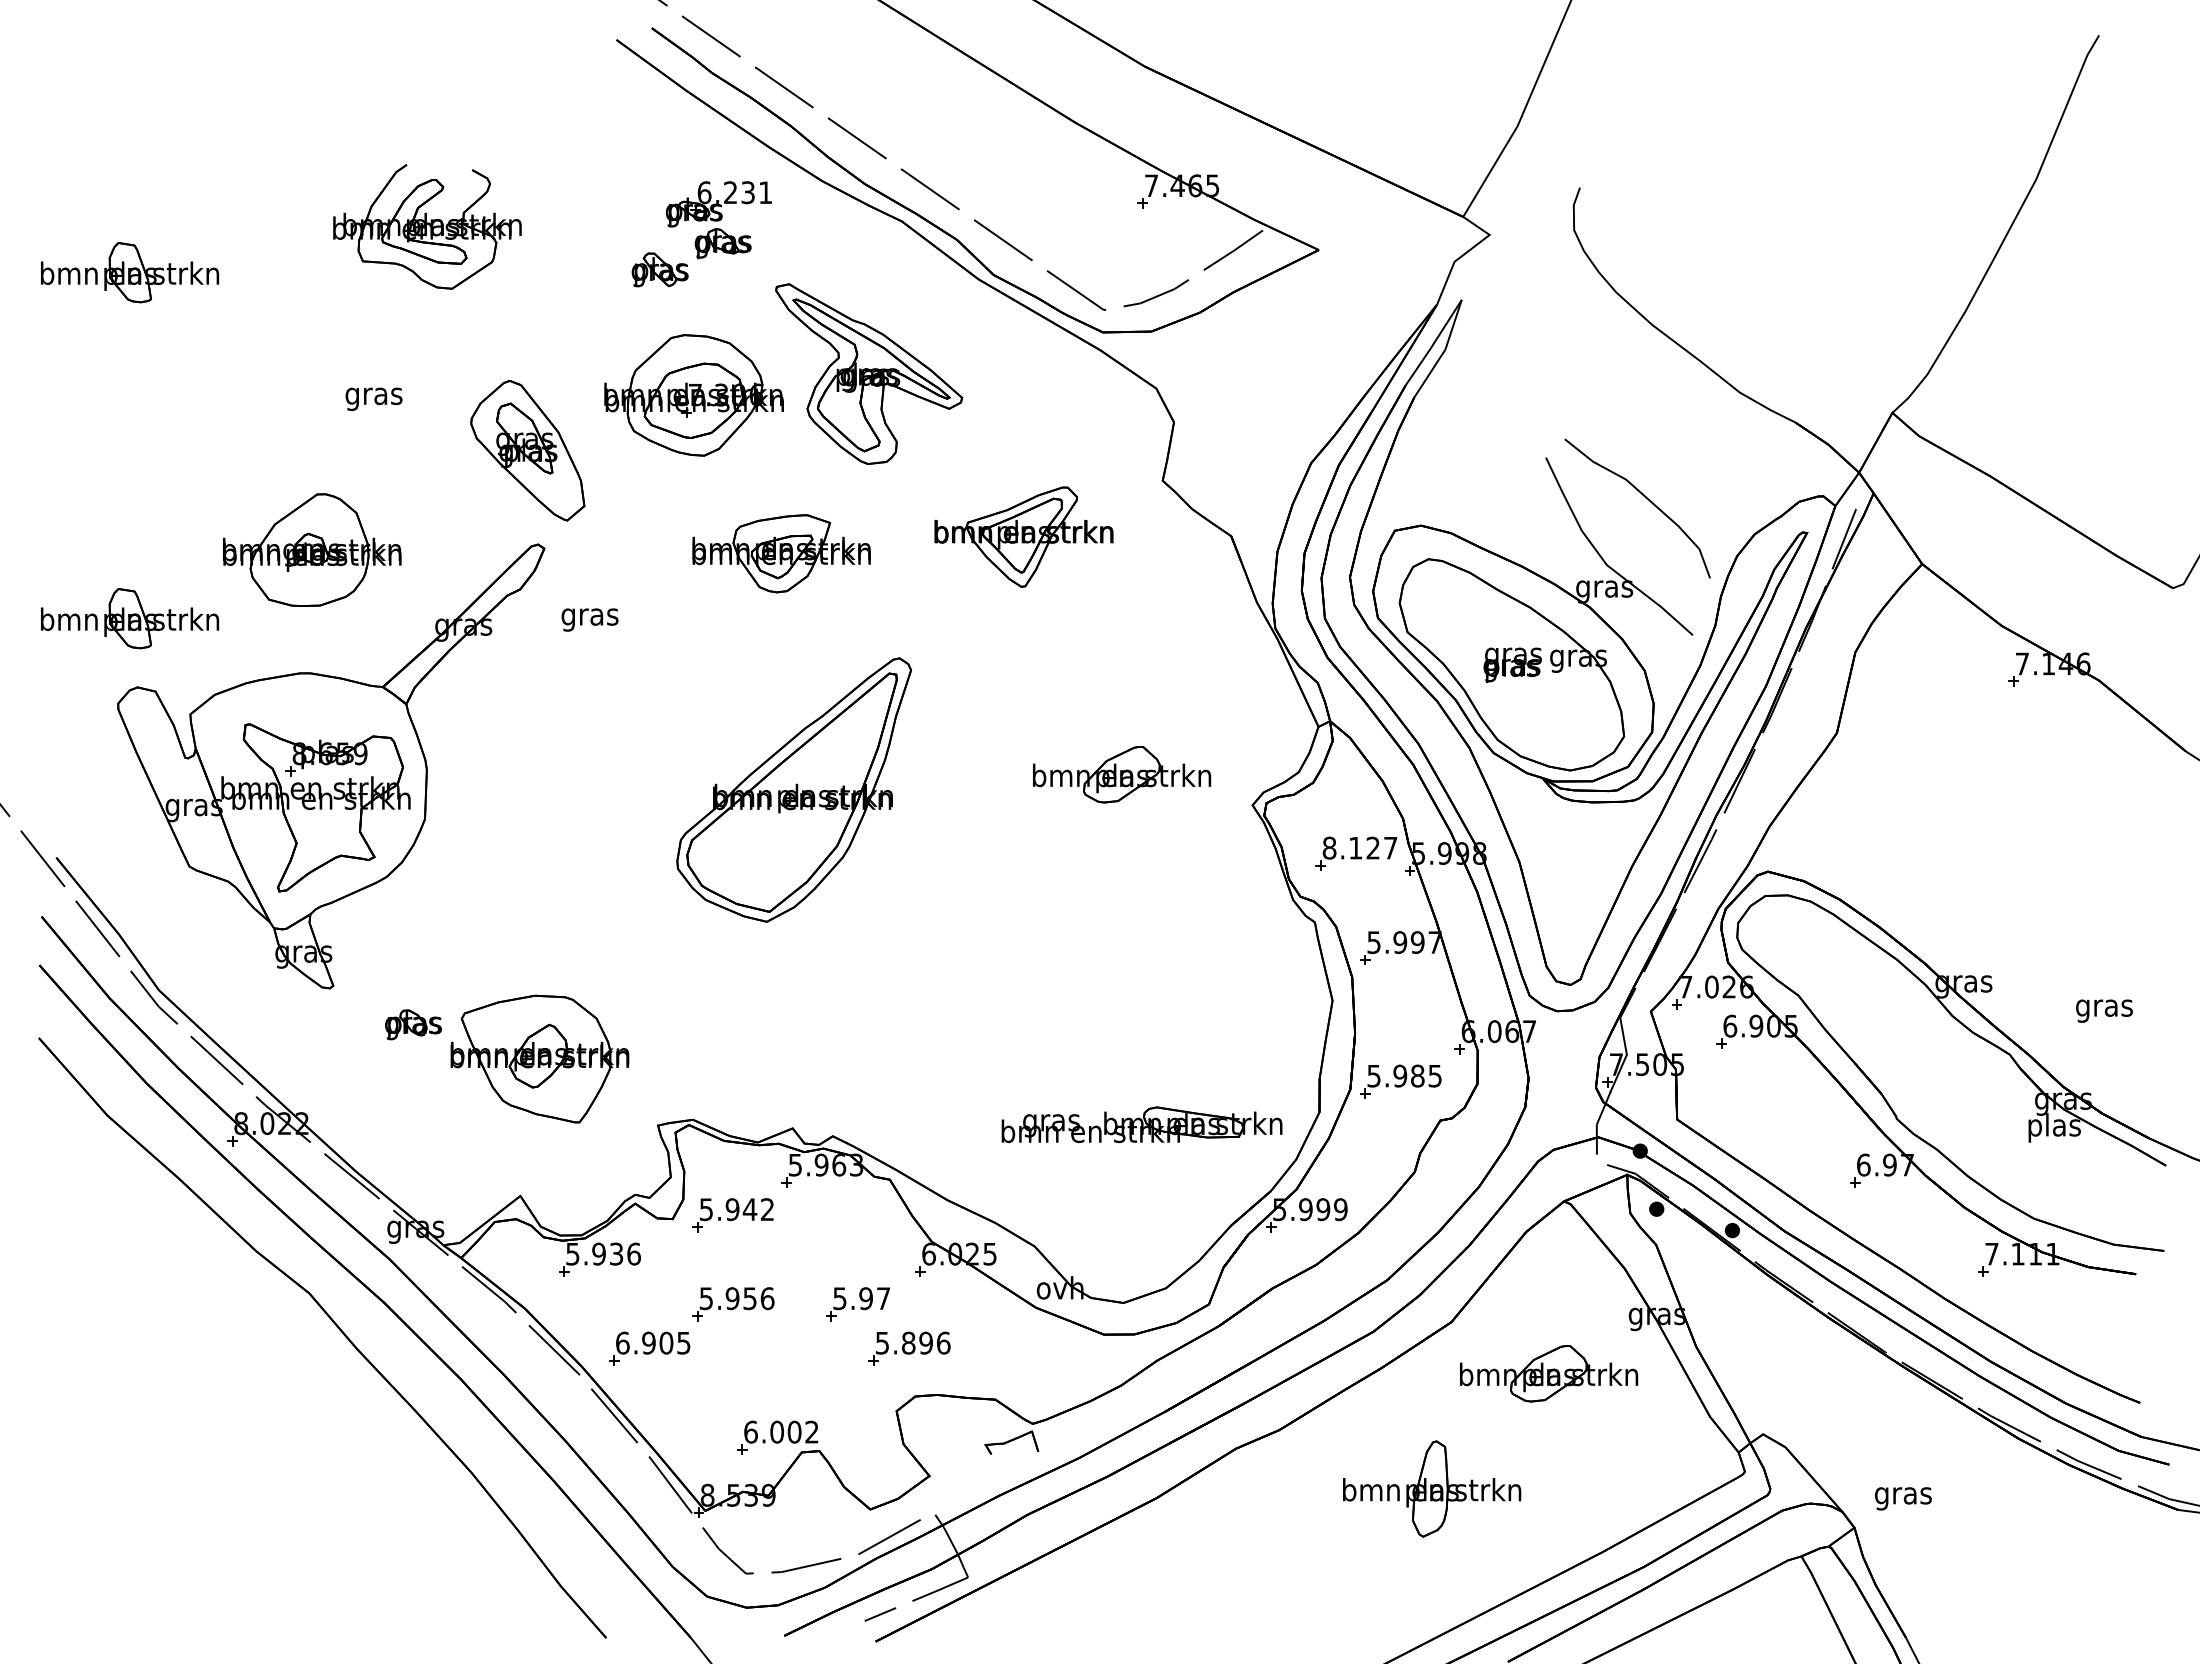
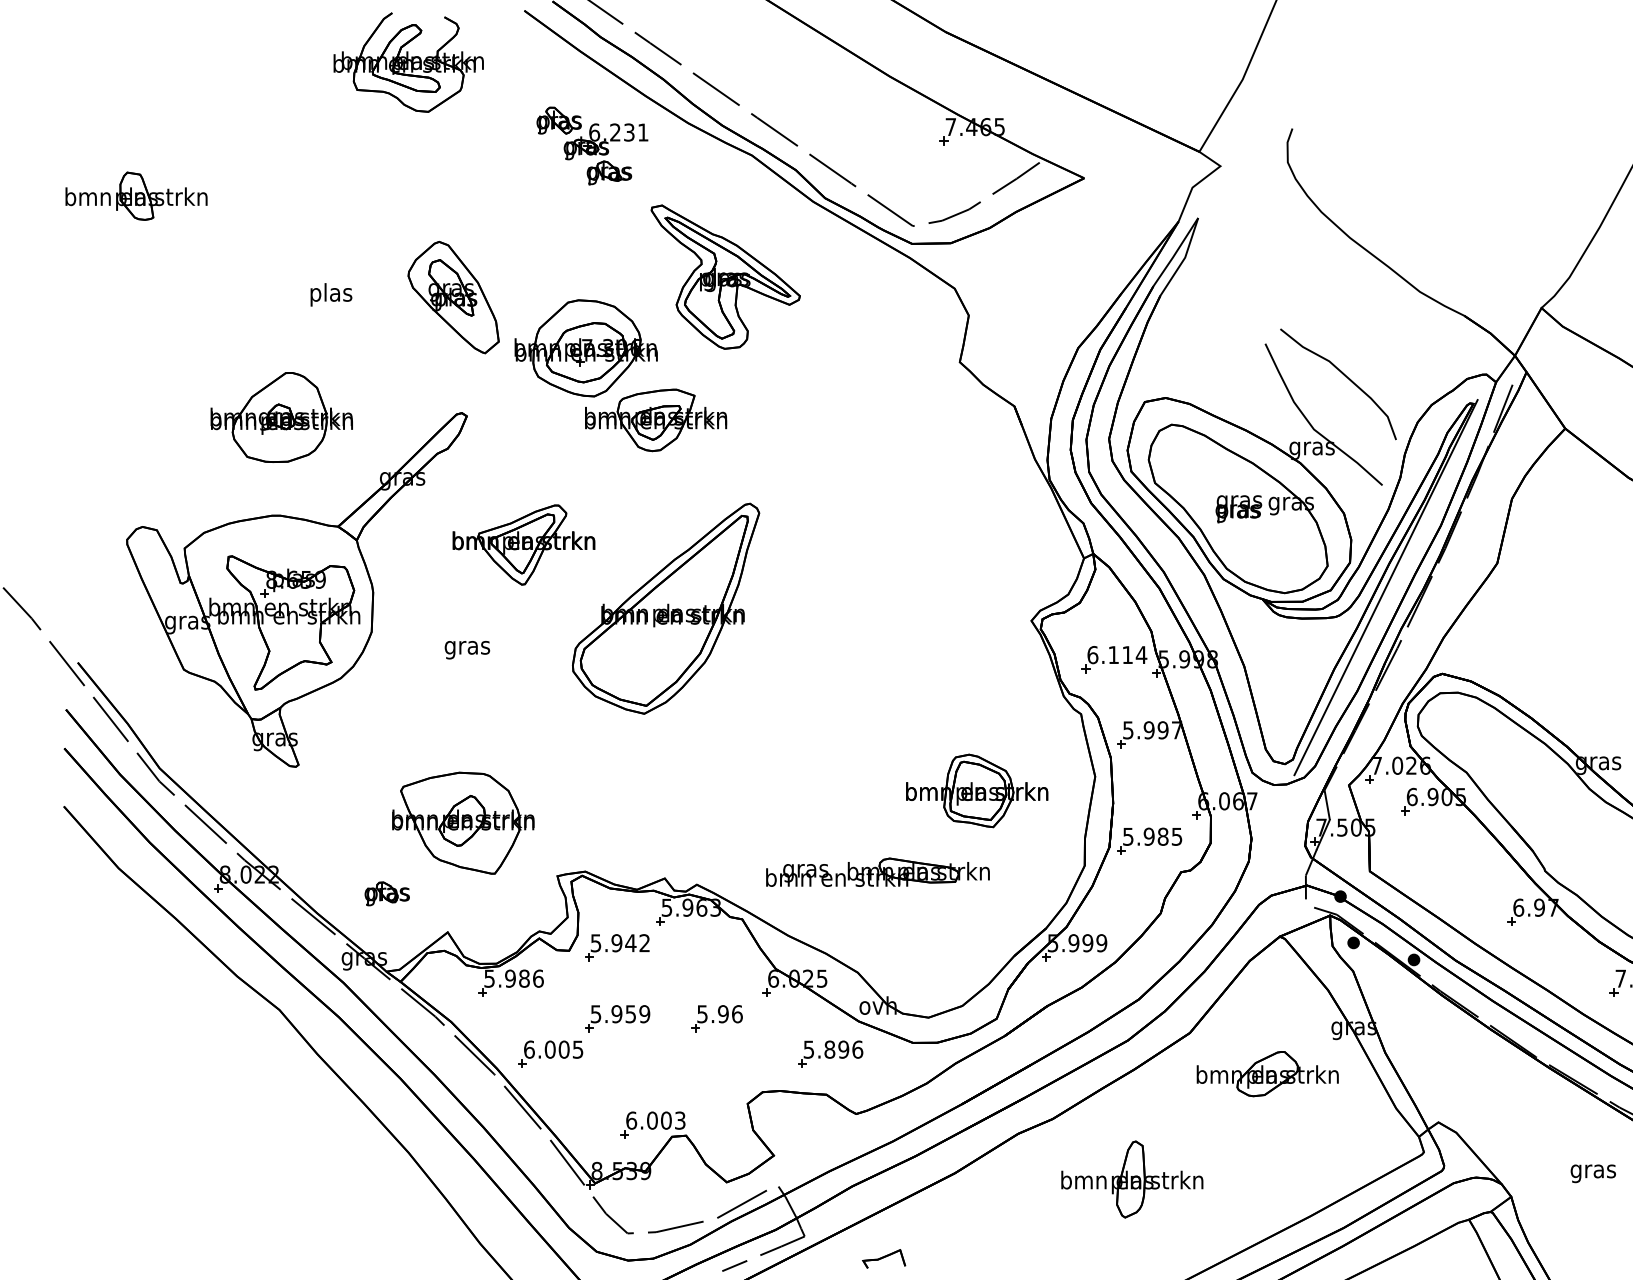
part: (427, 226) -> (408, 62), moved
part: (659, 269) -> (558, 120), moved
part: (693, 395) -> (585, 348), moved
text: (373, 396) -> (330, 295), gras -> plas
part: (527, 450) -> (453, 297), moved
part: (1023, 536) -> (523, 544), moved
part: (130, 618) -> (136, 471), removed
text: (589, 619) -> (466, 649), moved
line: (1697, 763) -> (1386, 587), added
part: (1122, 774) -> (927, 596), removed
text: (1359, 847) -> (1116, 654), 8.127 -> 6.114
part: (1184, 1018) -> (977, 790), added
part: (413, 1024) -> (387, 893), moved
part: (1141, 1124) -> (877, 872), moved
text: (616, 1253) -> (524, 978), 5.936 -> 5.986
text: (767, 1298) -> (644, 1014), 5.956 -> 5.959
text: (883, 1298) -> (737, 1014), 5.97 -> 5.96
text: (648, 1342) -> (549, 1049), 6.905 -> 6.005
part: (909, 1348) -> (830, 1053), moved
text: (811, 1432) -> (679, 1120), 6.002 -> 6.003
part: (1011, 1442) -> (883, 1258), moved
part: (1432, 1488) -> (1132, 1179), moved
text: (1903, 1498) -> (1593, 1173), moved

